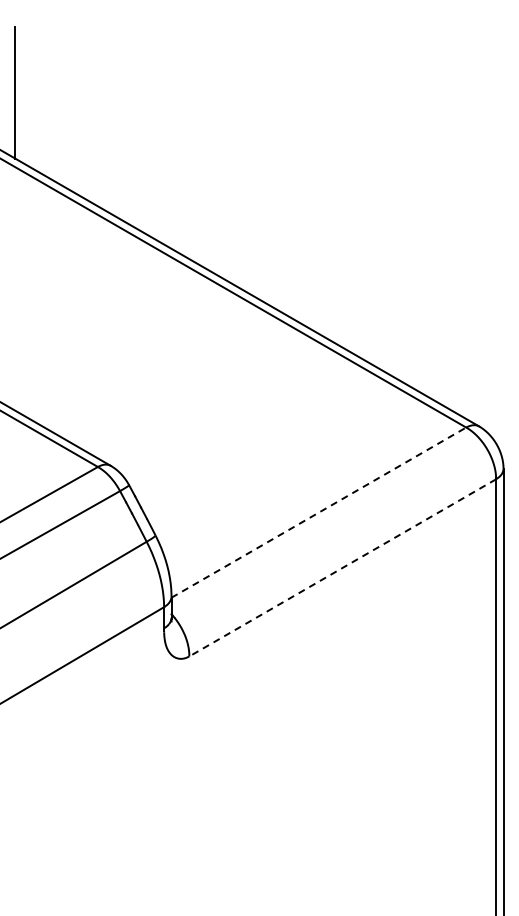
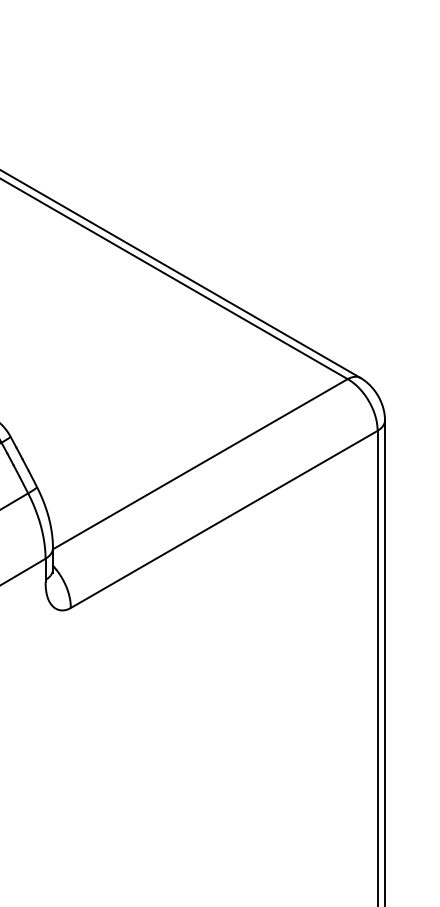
line: (319, 512) -> (200, 464), dashed -> solid
line: (342, 568) -> (223, 520), dashed -> solid

